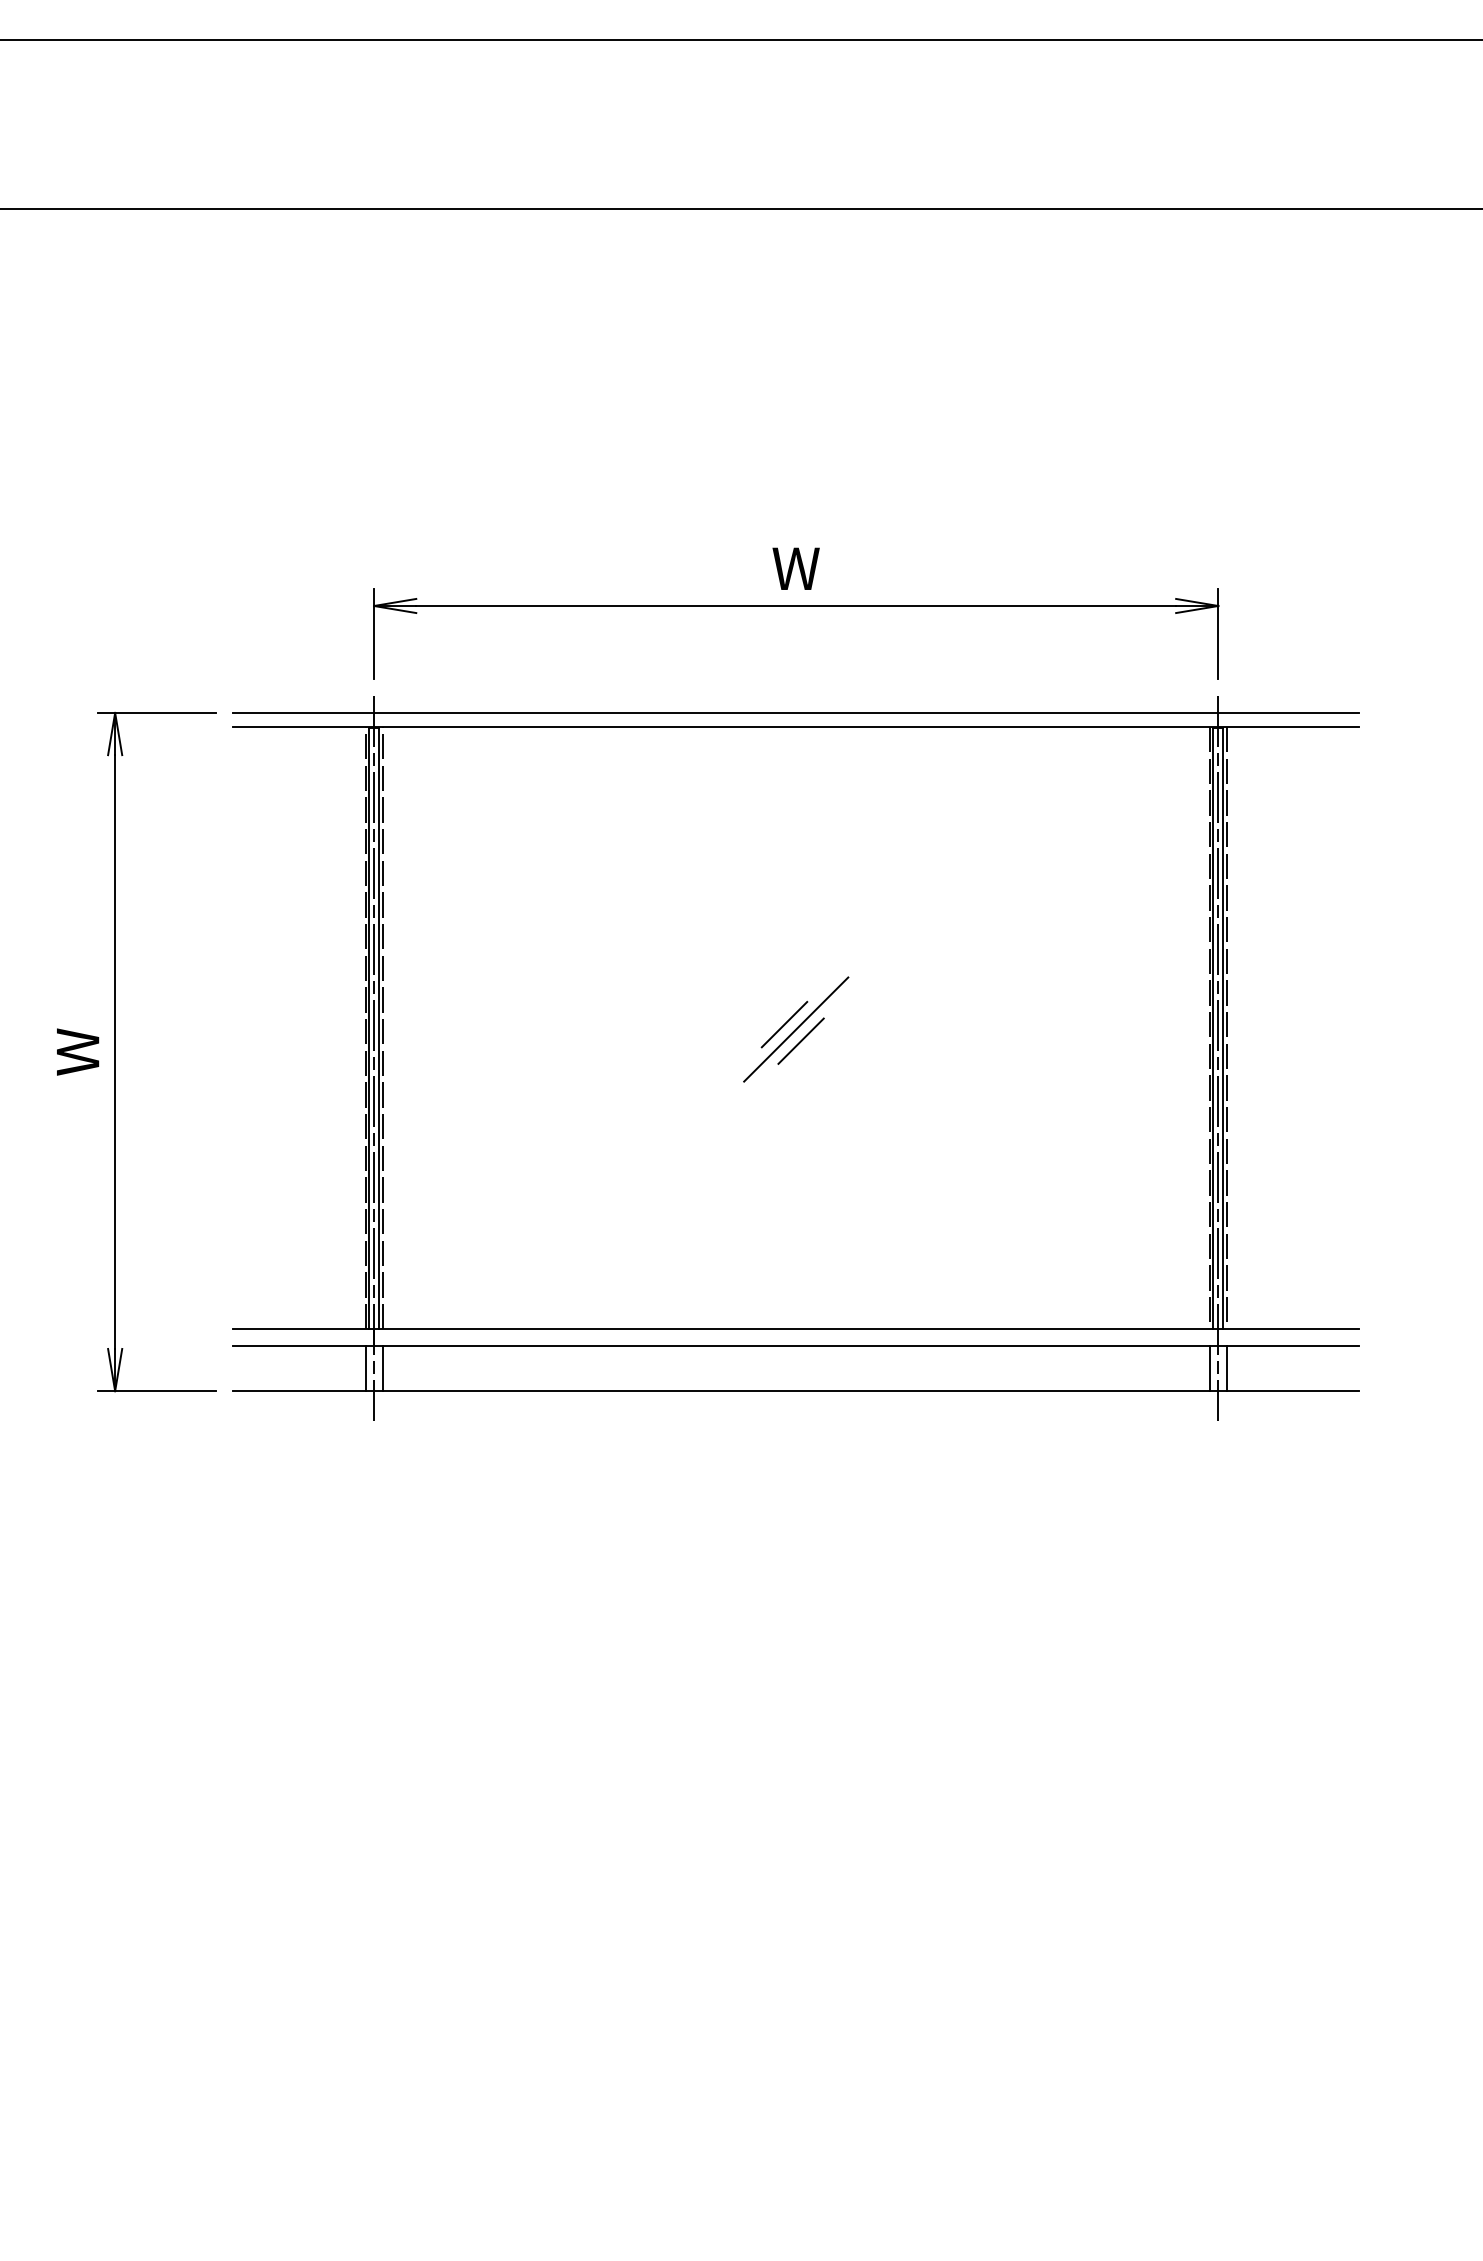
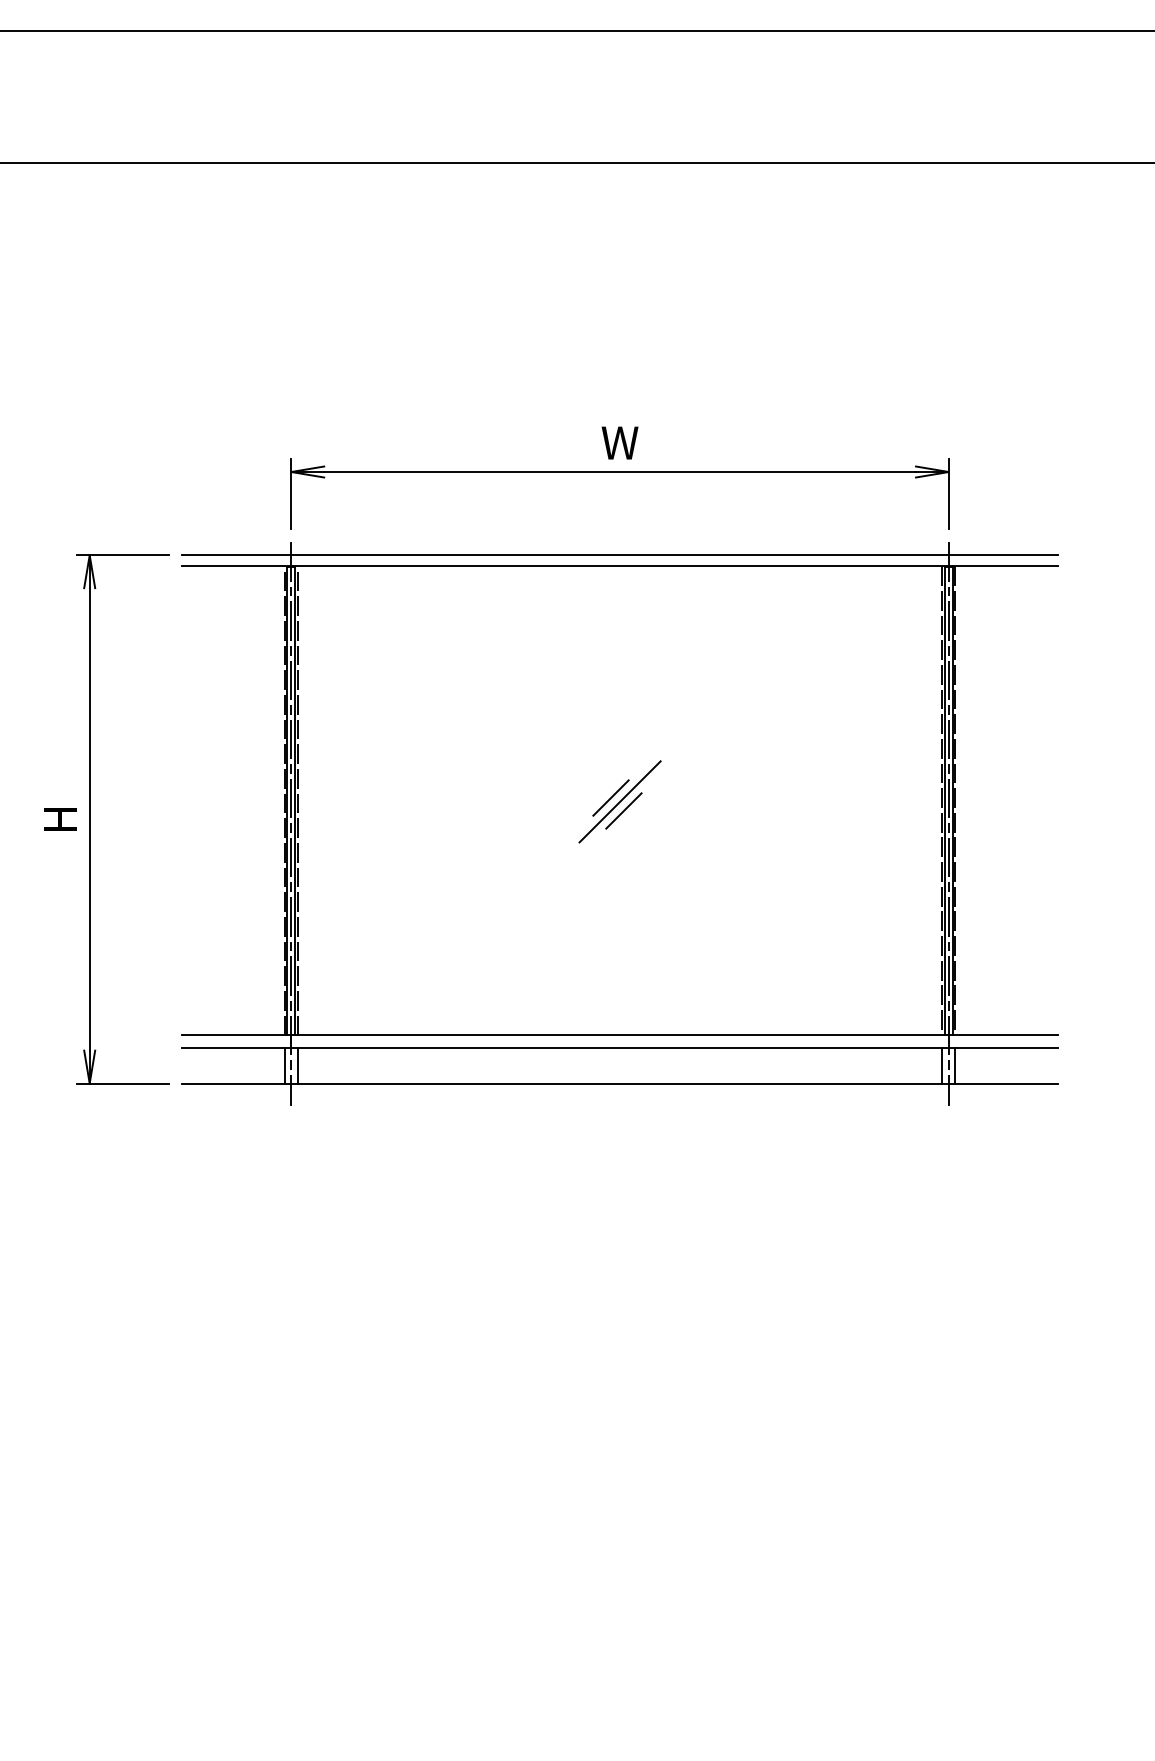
text: (78, 1051) -> (61, 818), W -> H

